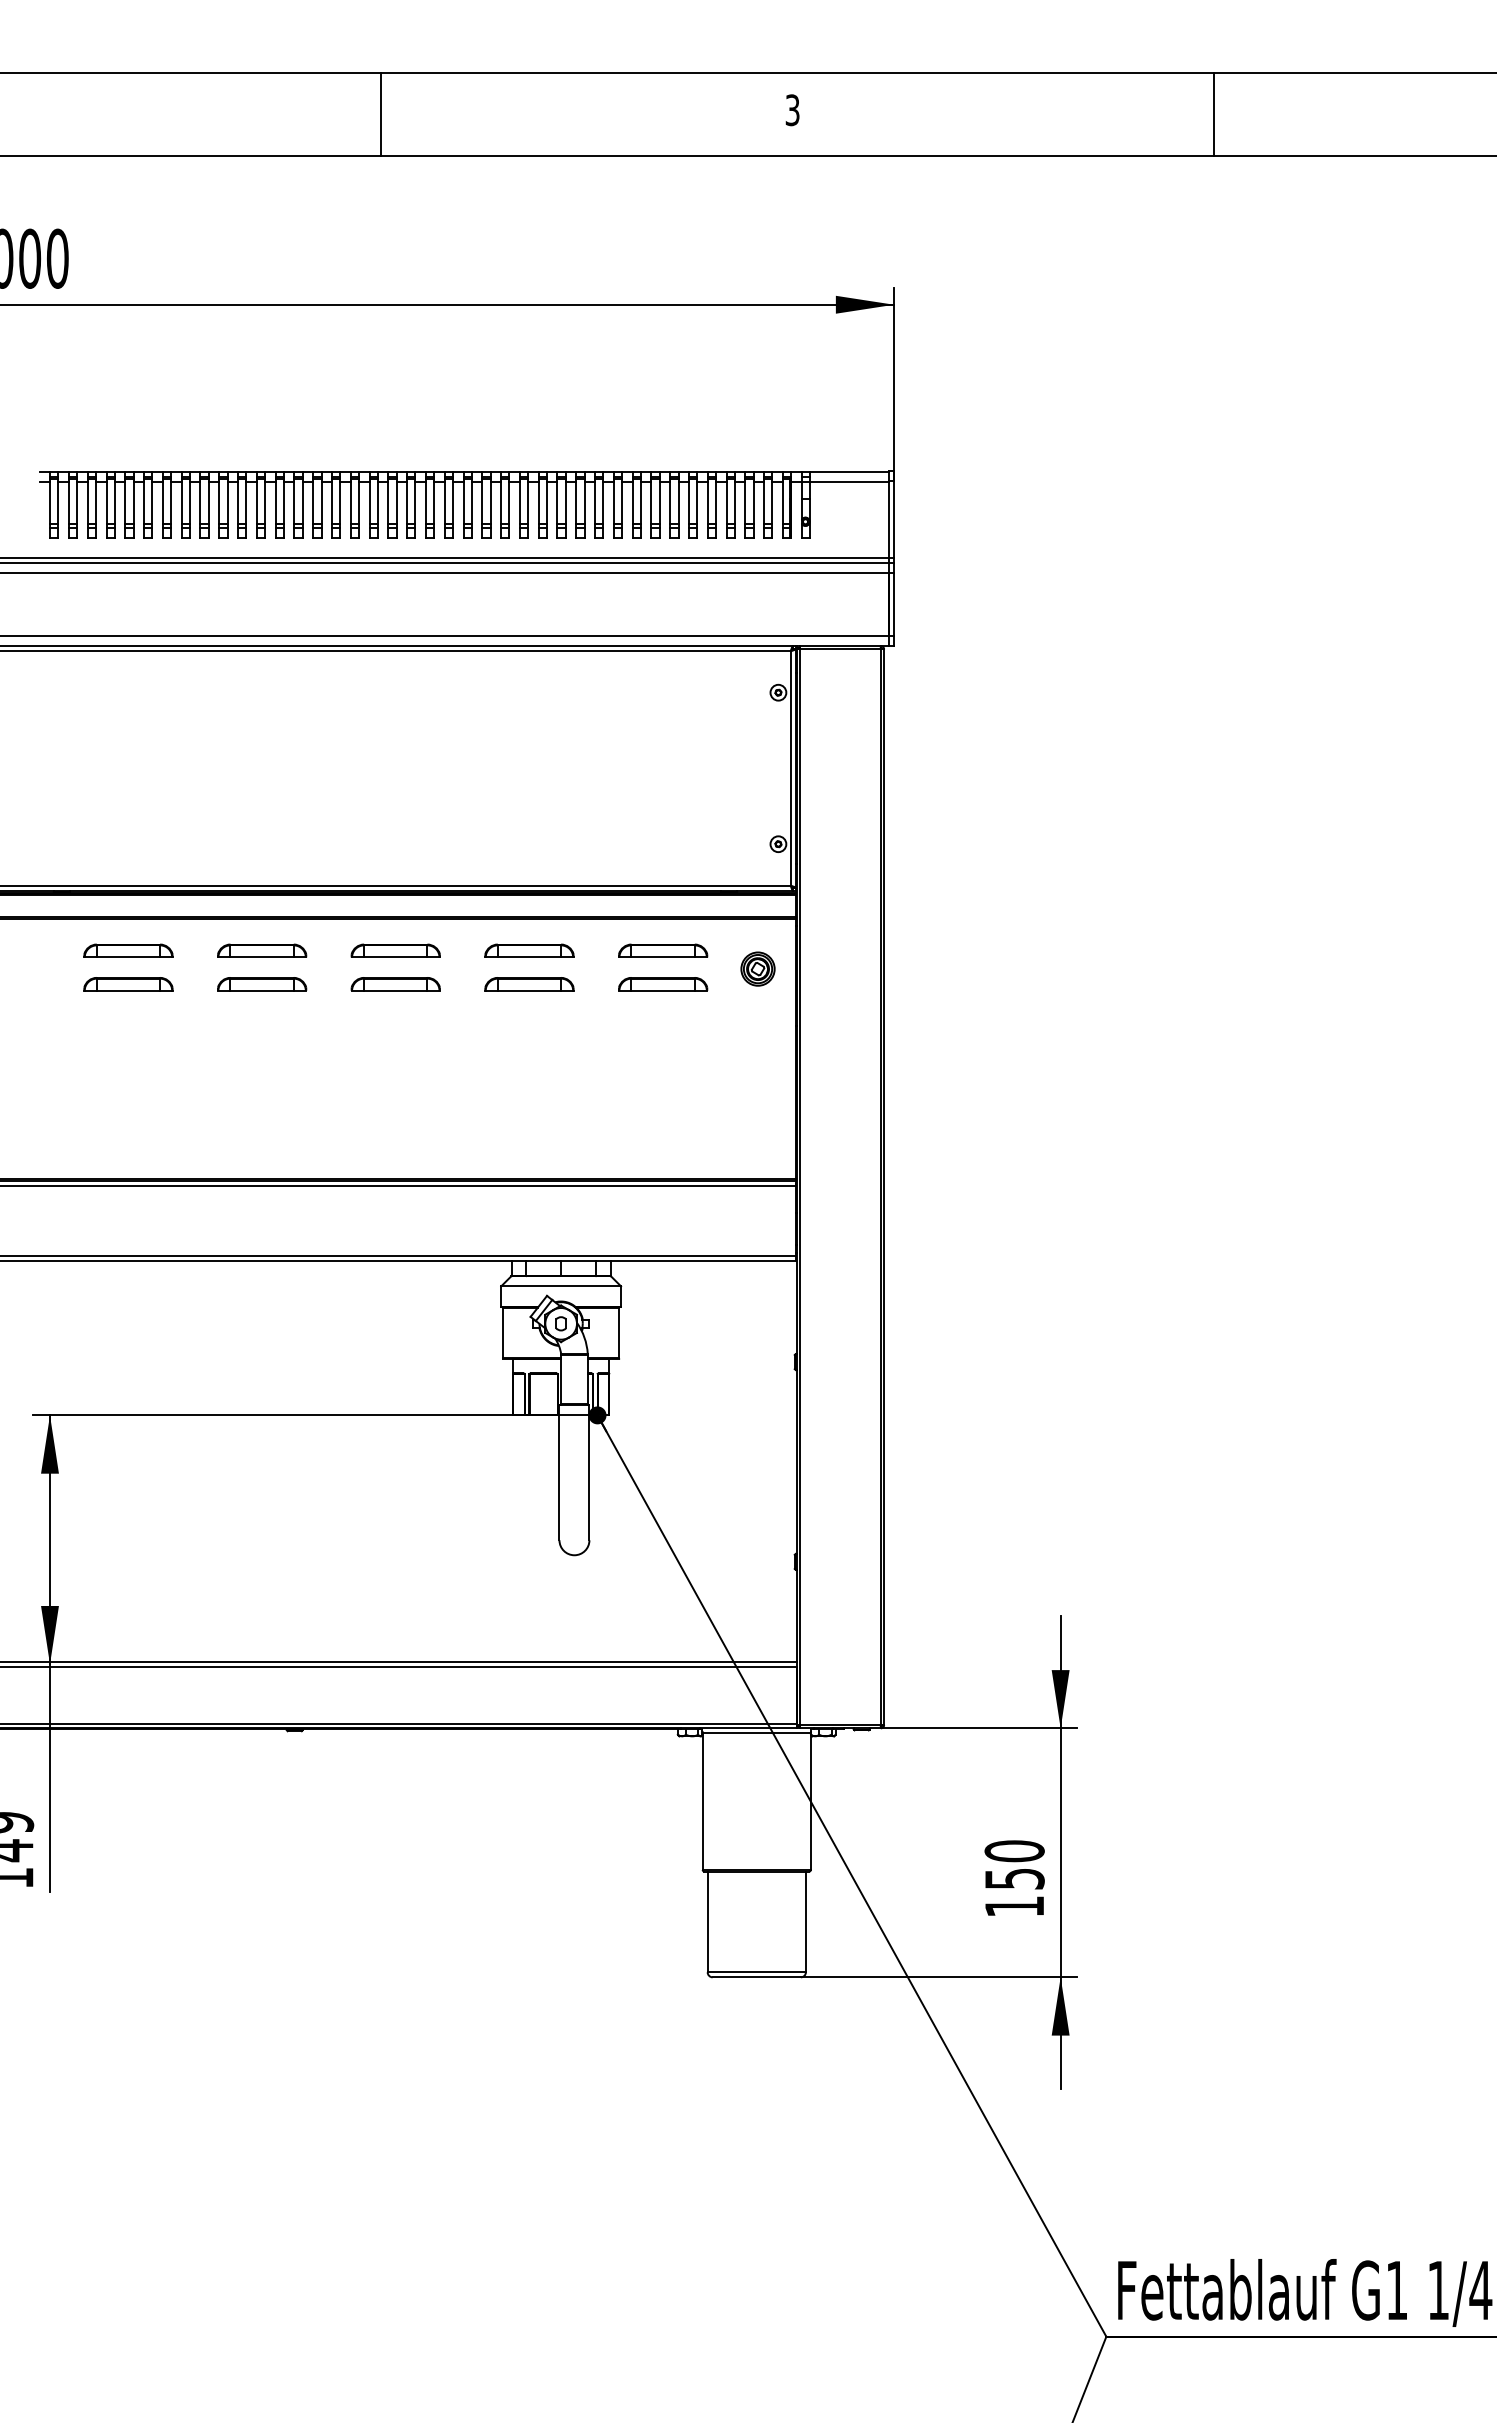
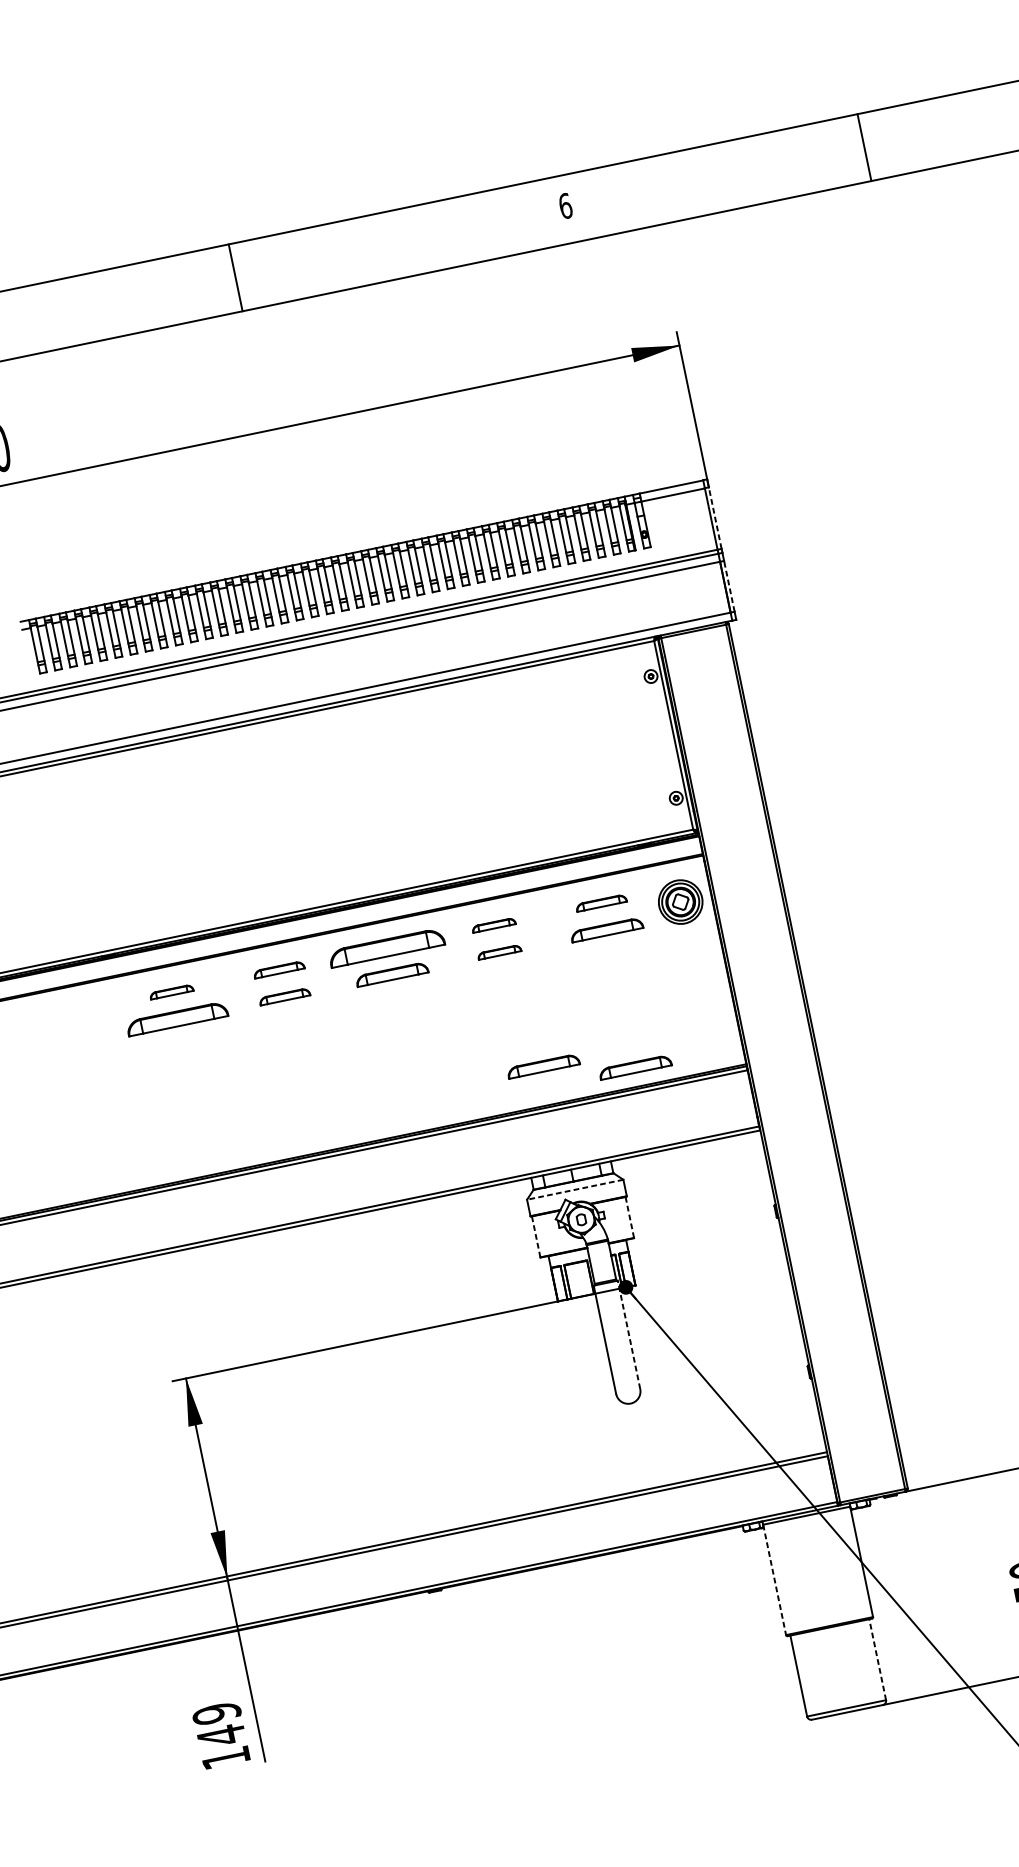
text: (792, 110) -> (565, 206), 3 -> 6
line: (1213, 113) -> (864, 147), moved
line: (894, 519) -> (715, 518), solid -> dashed
line: (894, 604) -> (729, 586), solid -> dashed
part: (128, 950) -> (171, 991), size x0.6
part: (262, 950) -> (279, 969), size x0.7
part: (395, 950) -> (386, 947), size x1.6
part: (529, 950) -> (493, 925), size x0.6
part: (663, 950) -> (601, 902), size x0.7
part: (757, 968) -> (680, 901), size x1.6
part: (128, 984) -> (177, 1019), size x1.4
part: (262, 984) -> (285, 996), size x0.7
part: (529, 984) -> (499, 952), size x0.6
part: (553, 1131) -> (543, 1066), added
part: (663, 1155) -> (635, 1067), added
line: (561, 1286) -> (575, 1189), solid -> dashed
line: (619, 1332) -> (629, 1217), solid -> dashed
line: (502, 1333) -> (535, 1237), solid -> dashed
line: (589, 1472) -> (629, 1334), solid -> dashed
line: (702, 1801) -> (774, 1580), solid -> dashed
line: (805, 1921) -> (877, 1659), solid -> dashed

